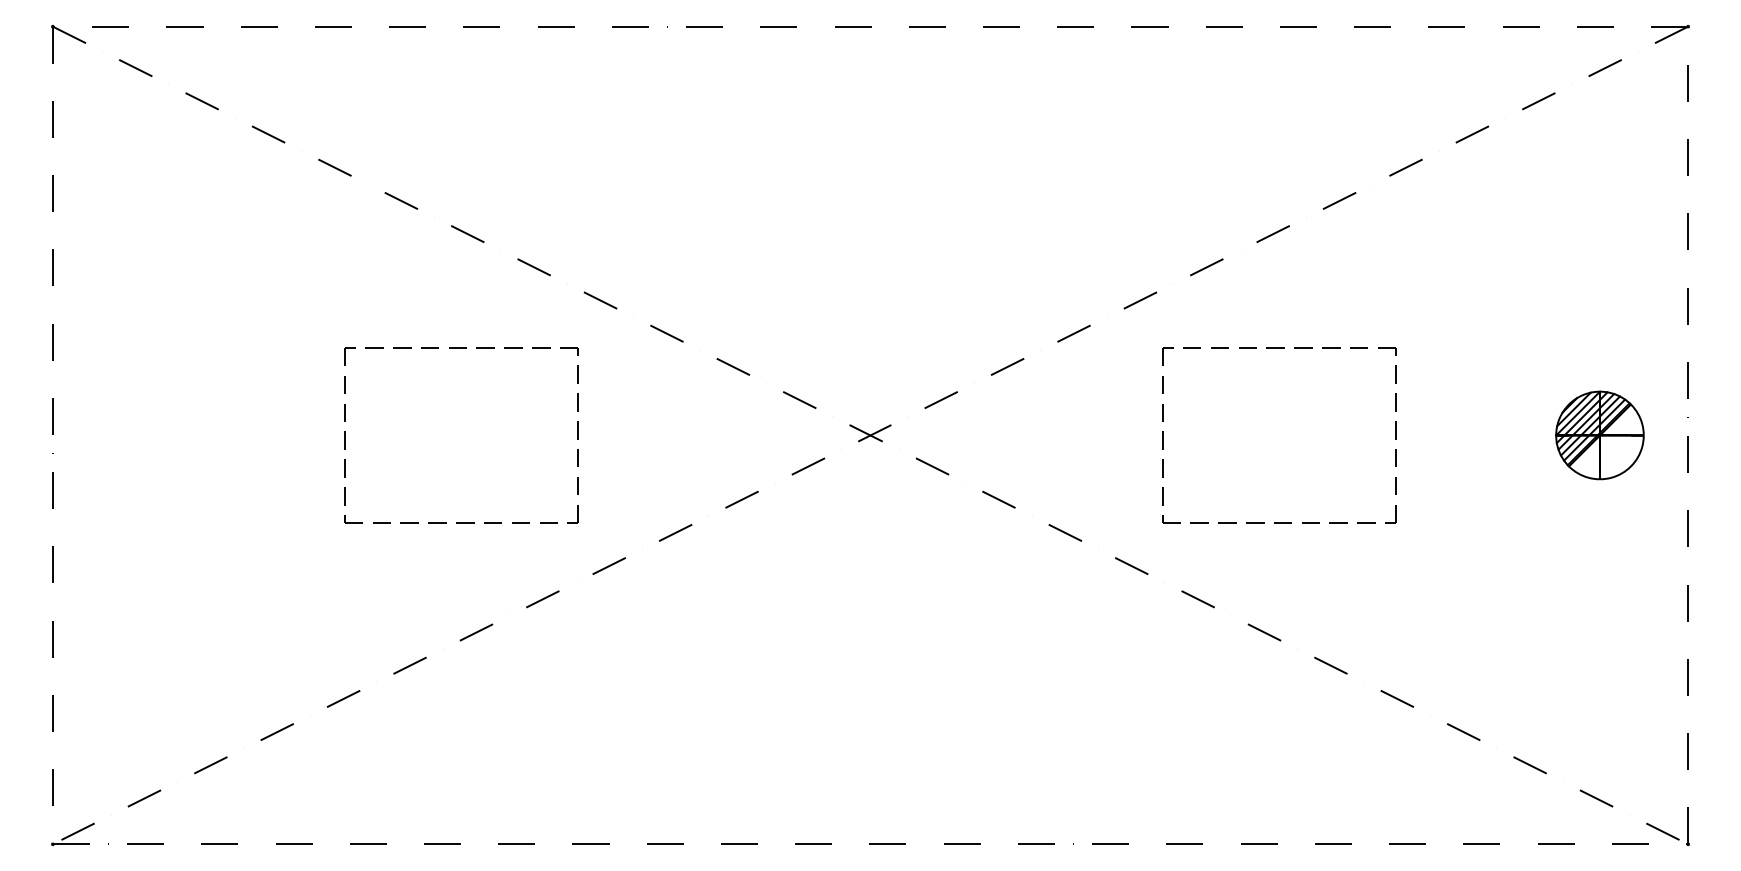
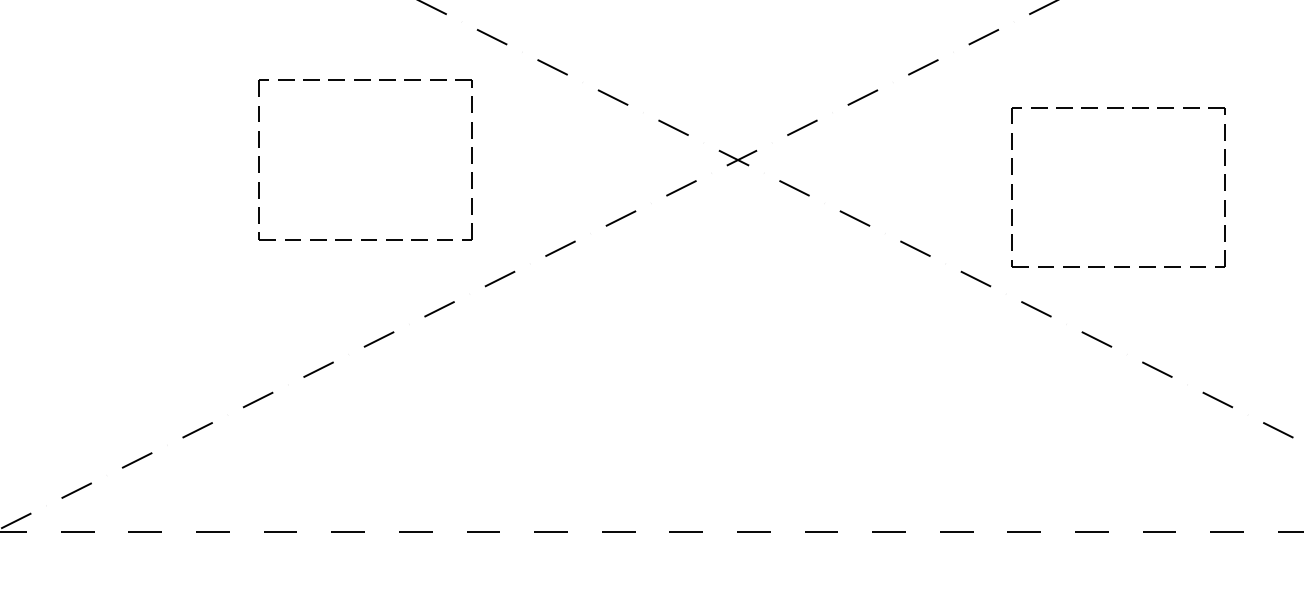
part: (1279, 348) -> (1118, 108), moved

